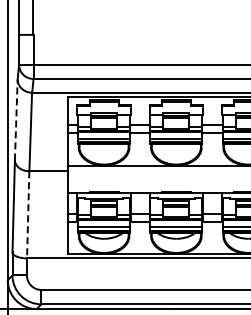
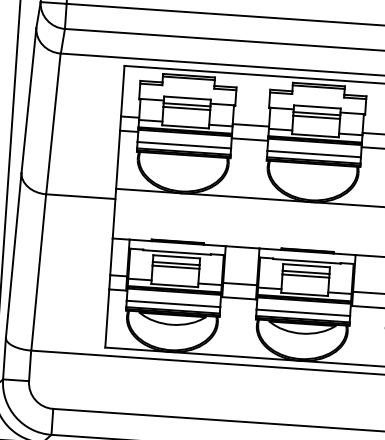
line: (16, 119) -> (29, 99), dashed -> solid
line: (28, 214) -> (39, 271), dashed -> solid

